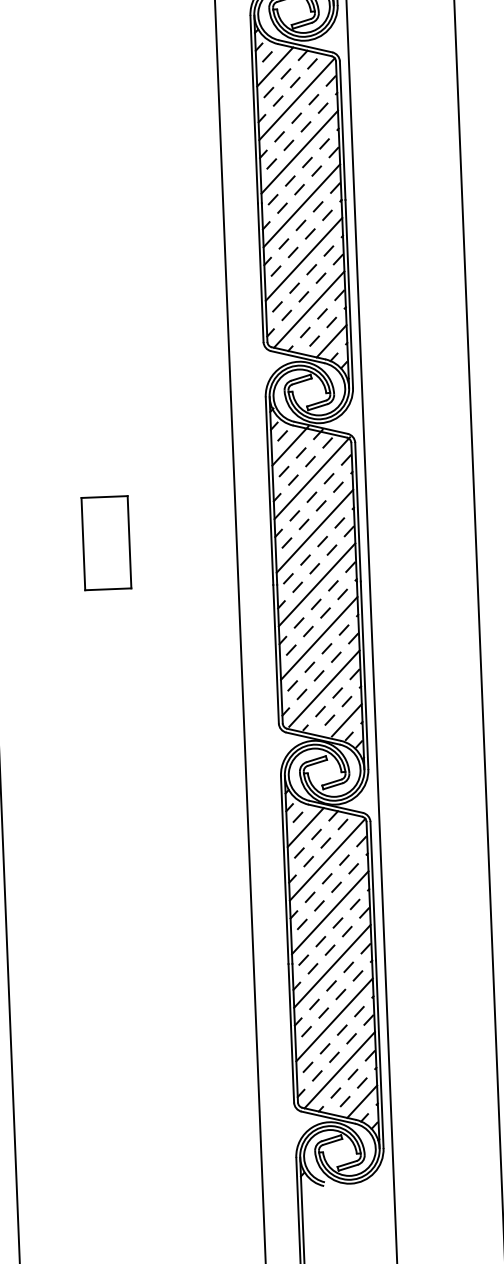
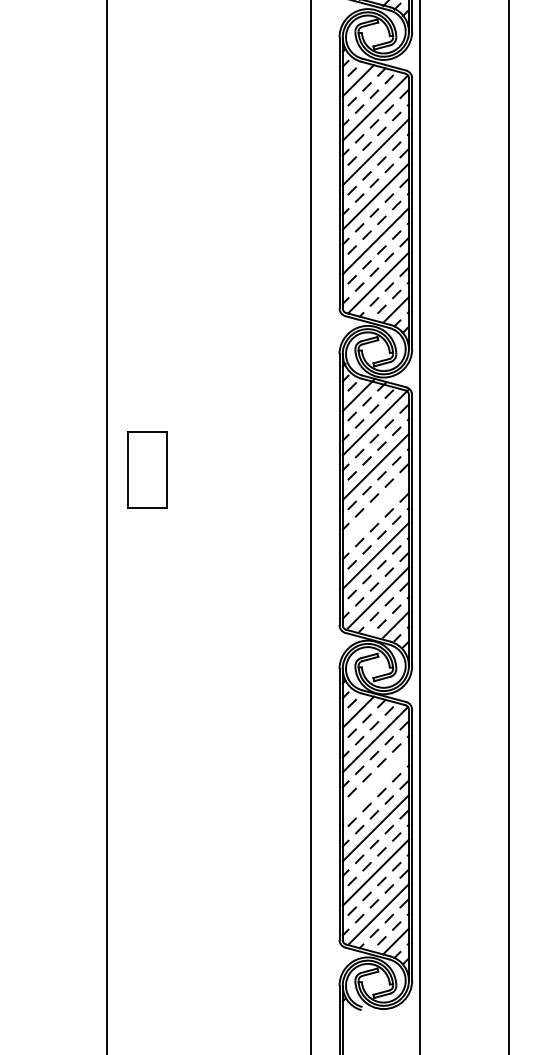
part: (106, 542) -> (147, 469), moved
line: (316, 584) -> (375, 511), removed
line: (329, 912) -> (375, 783), removed

